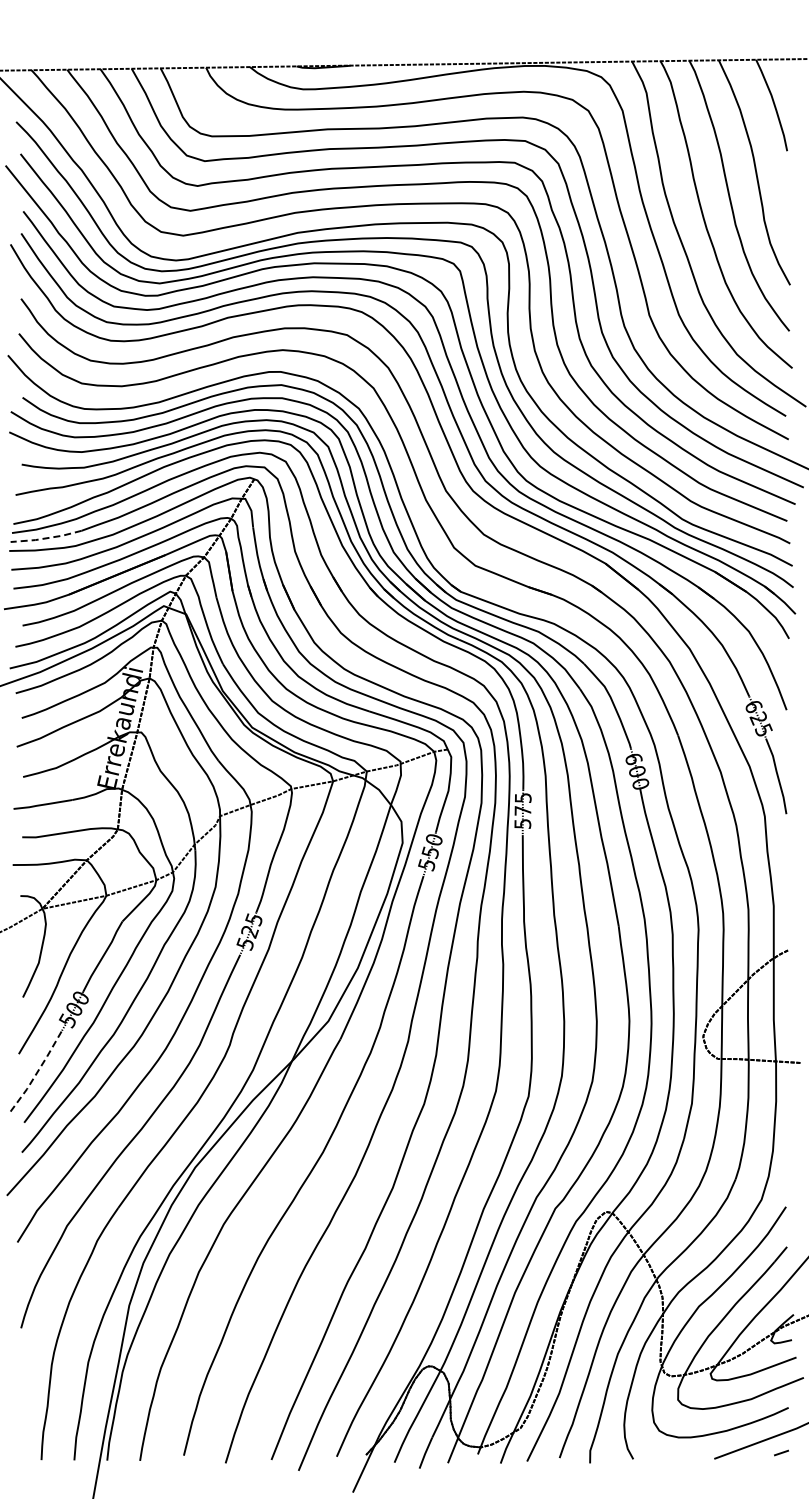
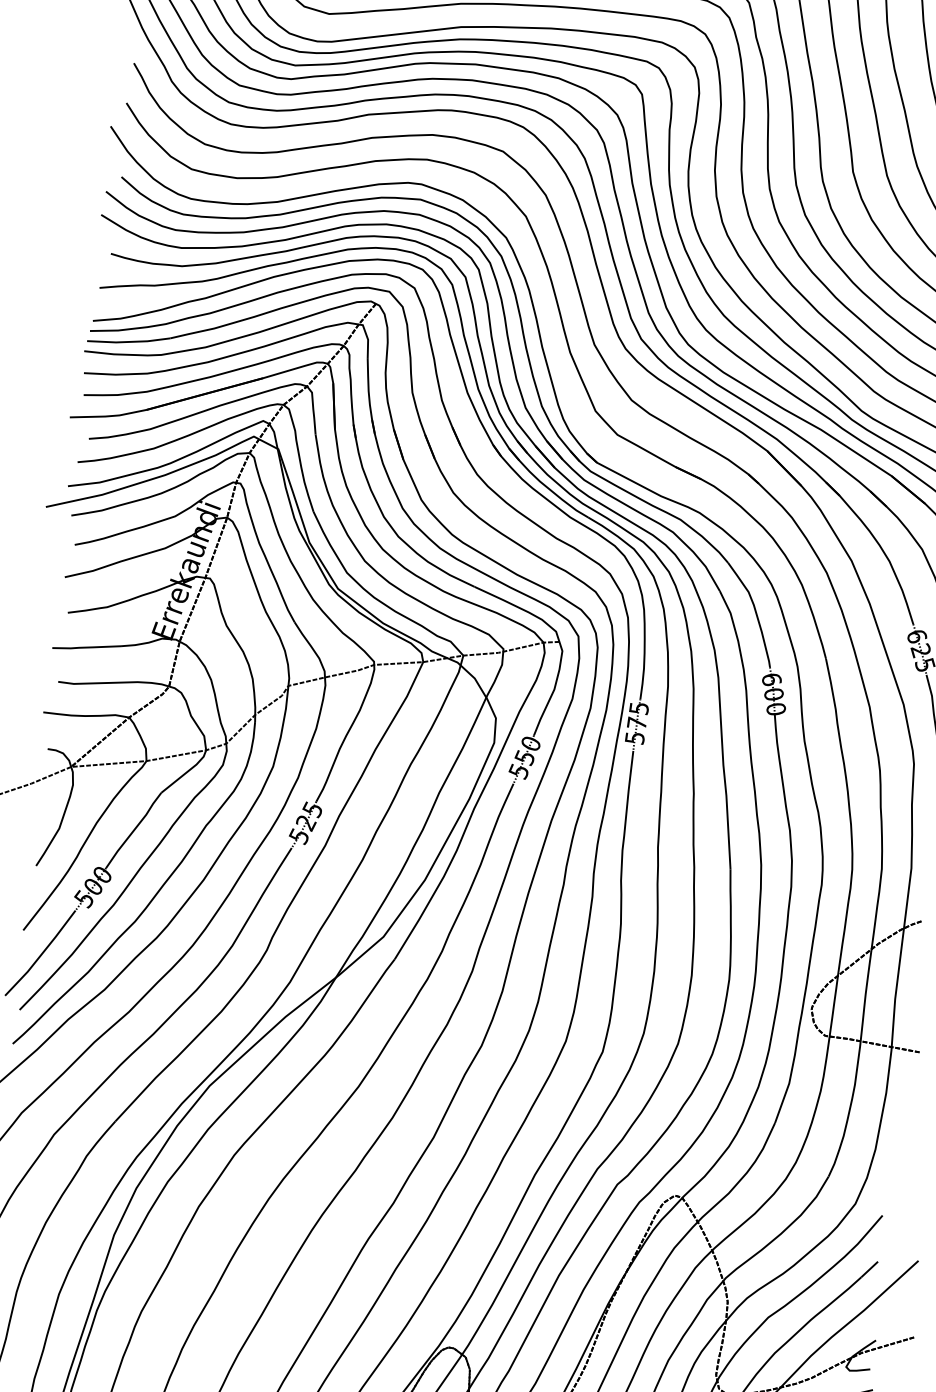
line: (46, 538) -> (128, 342), dashed -> solid
line: (36, 1073) -> (40, 955), dashed -> solid

